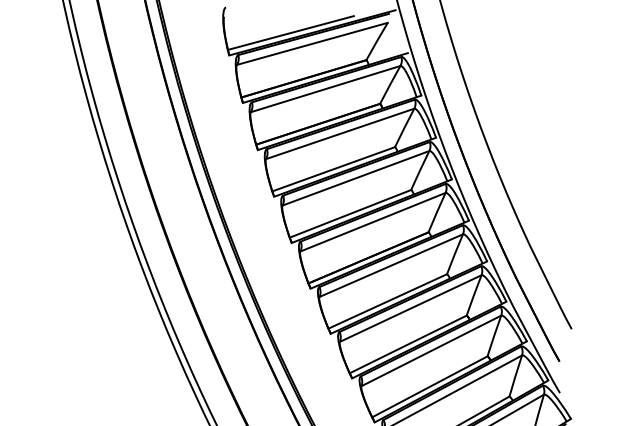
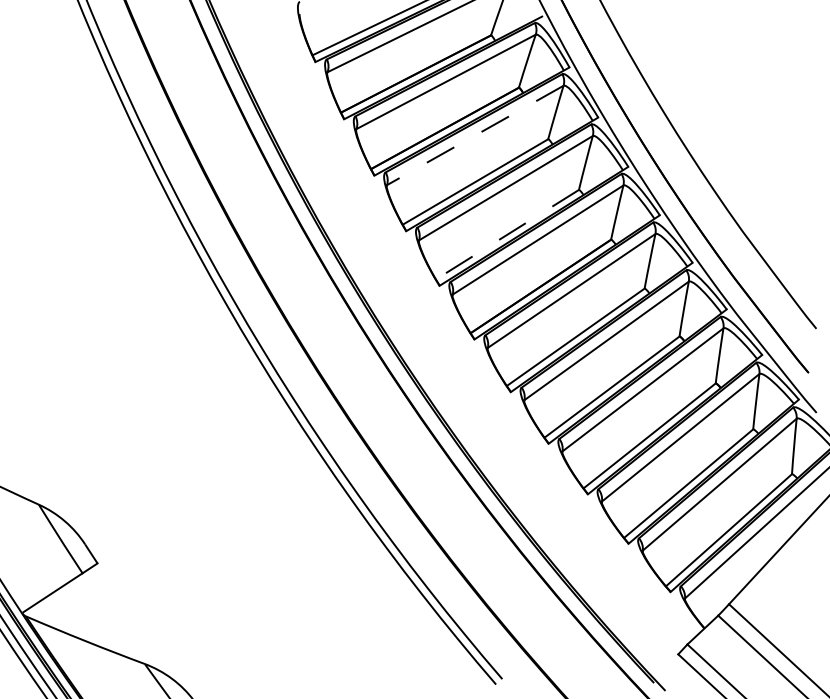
line: (339, 133) -> (474, 135), solid -> dashed
line: (350, 213) -> (507, 234), solid -> dashed

